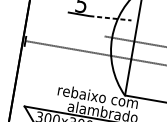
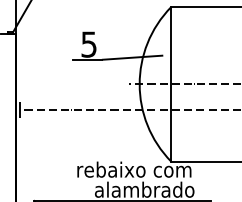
line: (110, 18) -> (132, 57), dashed -> solid

